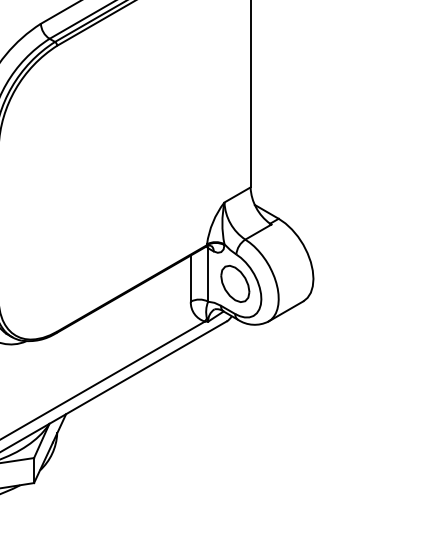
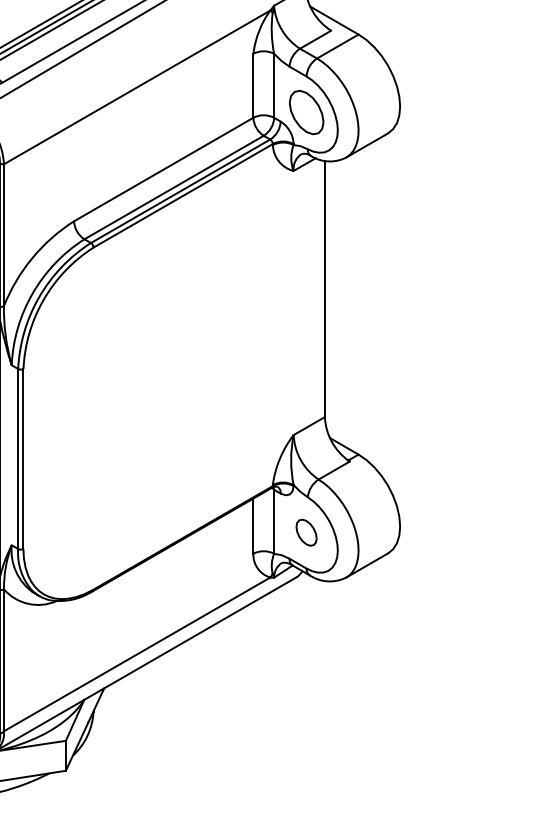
part: (235, 283) -> (306, 532), size x0.6

